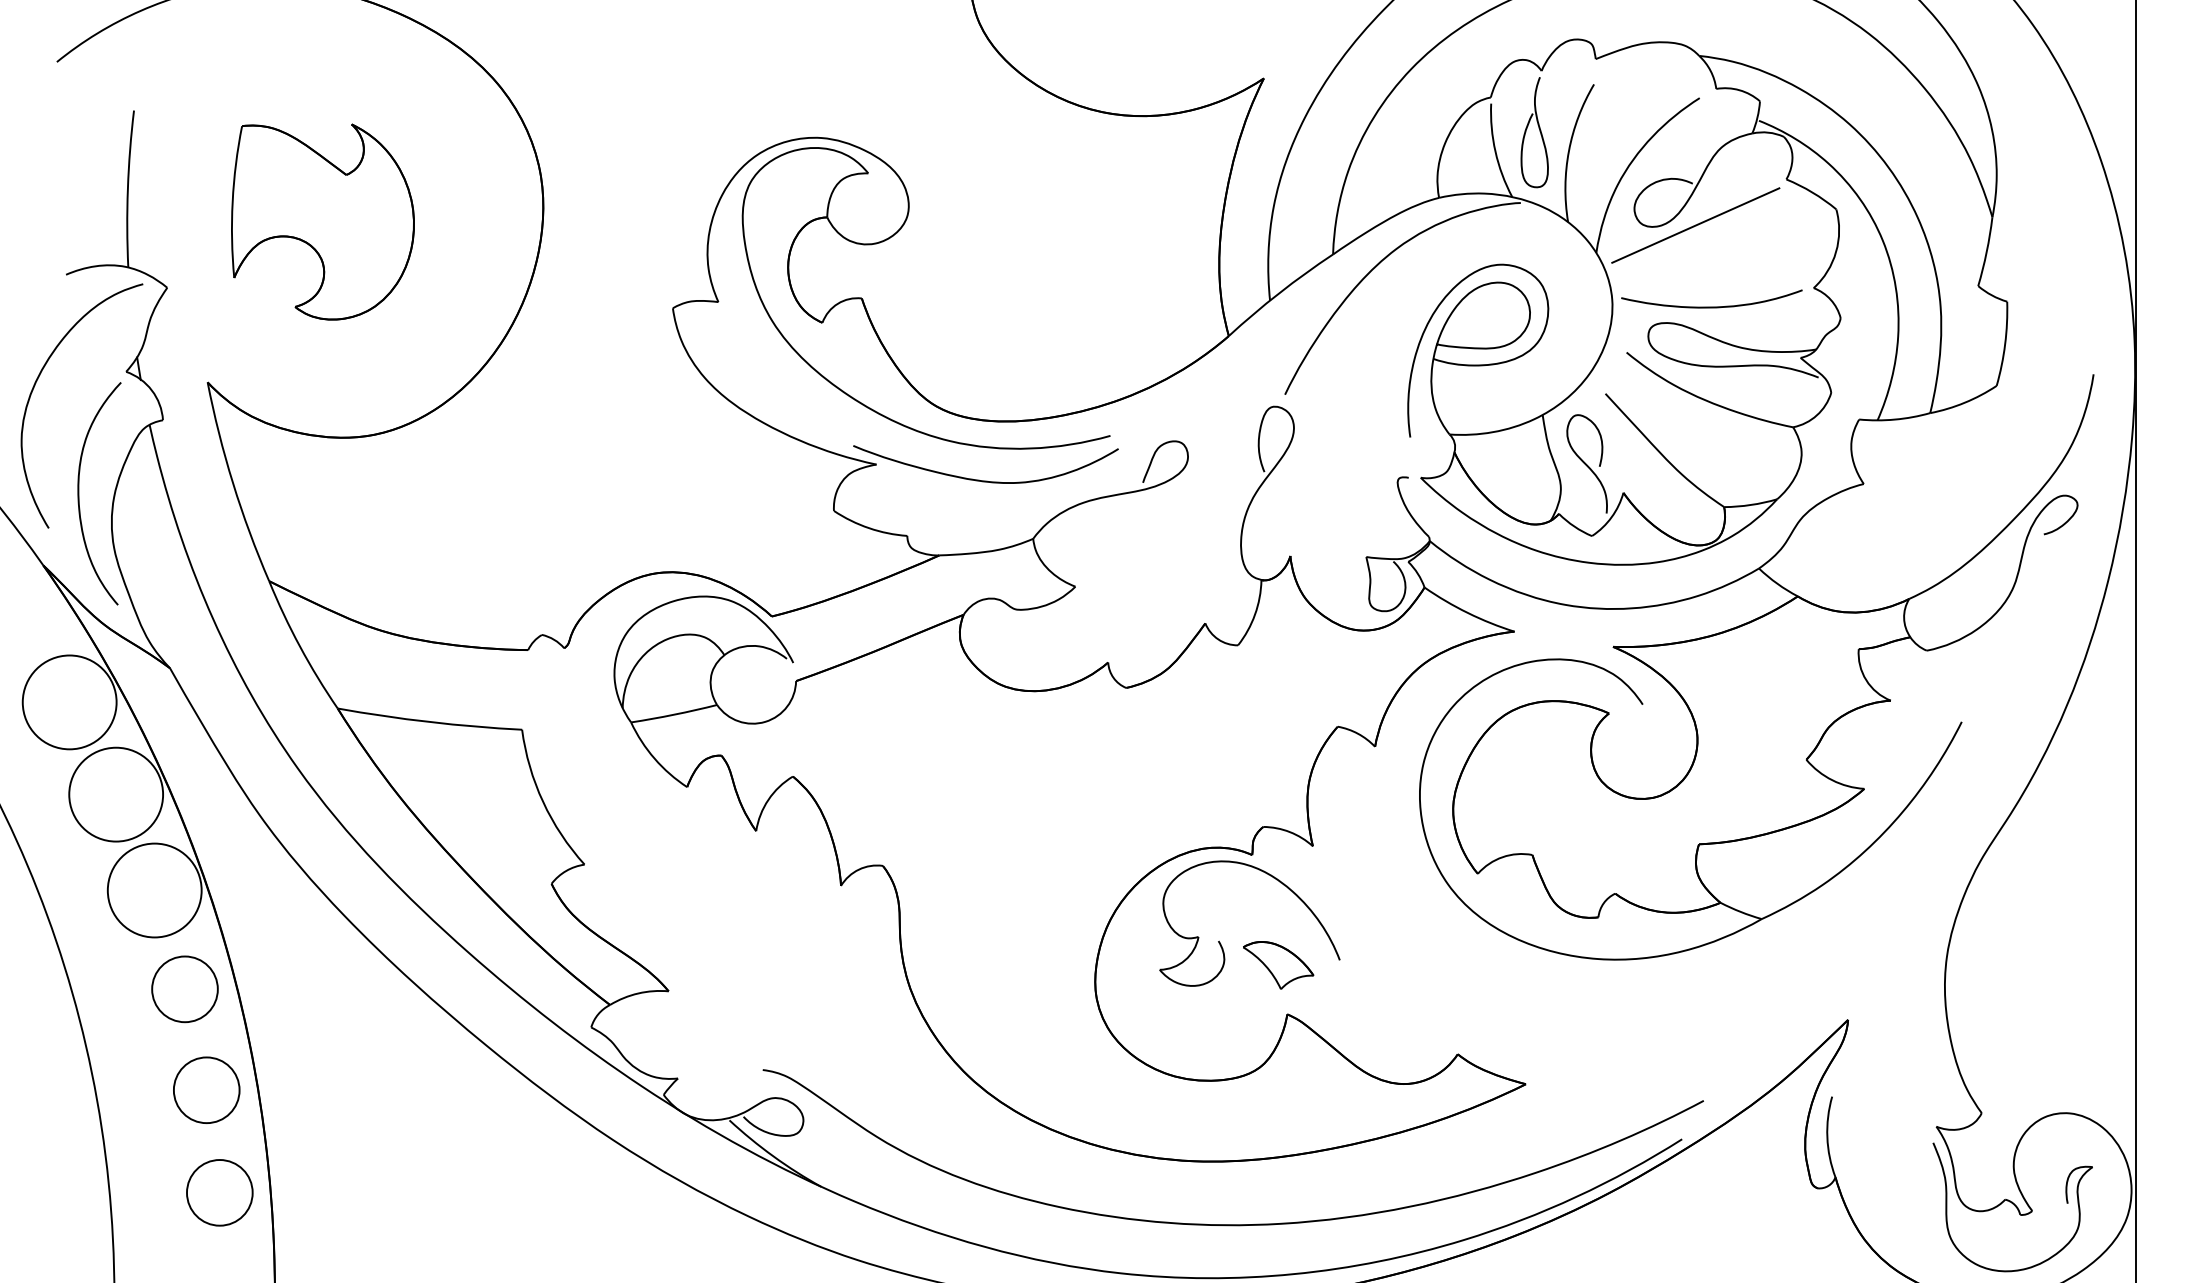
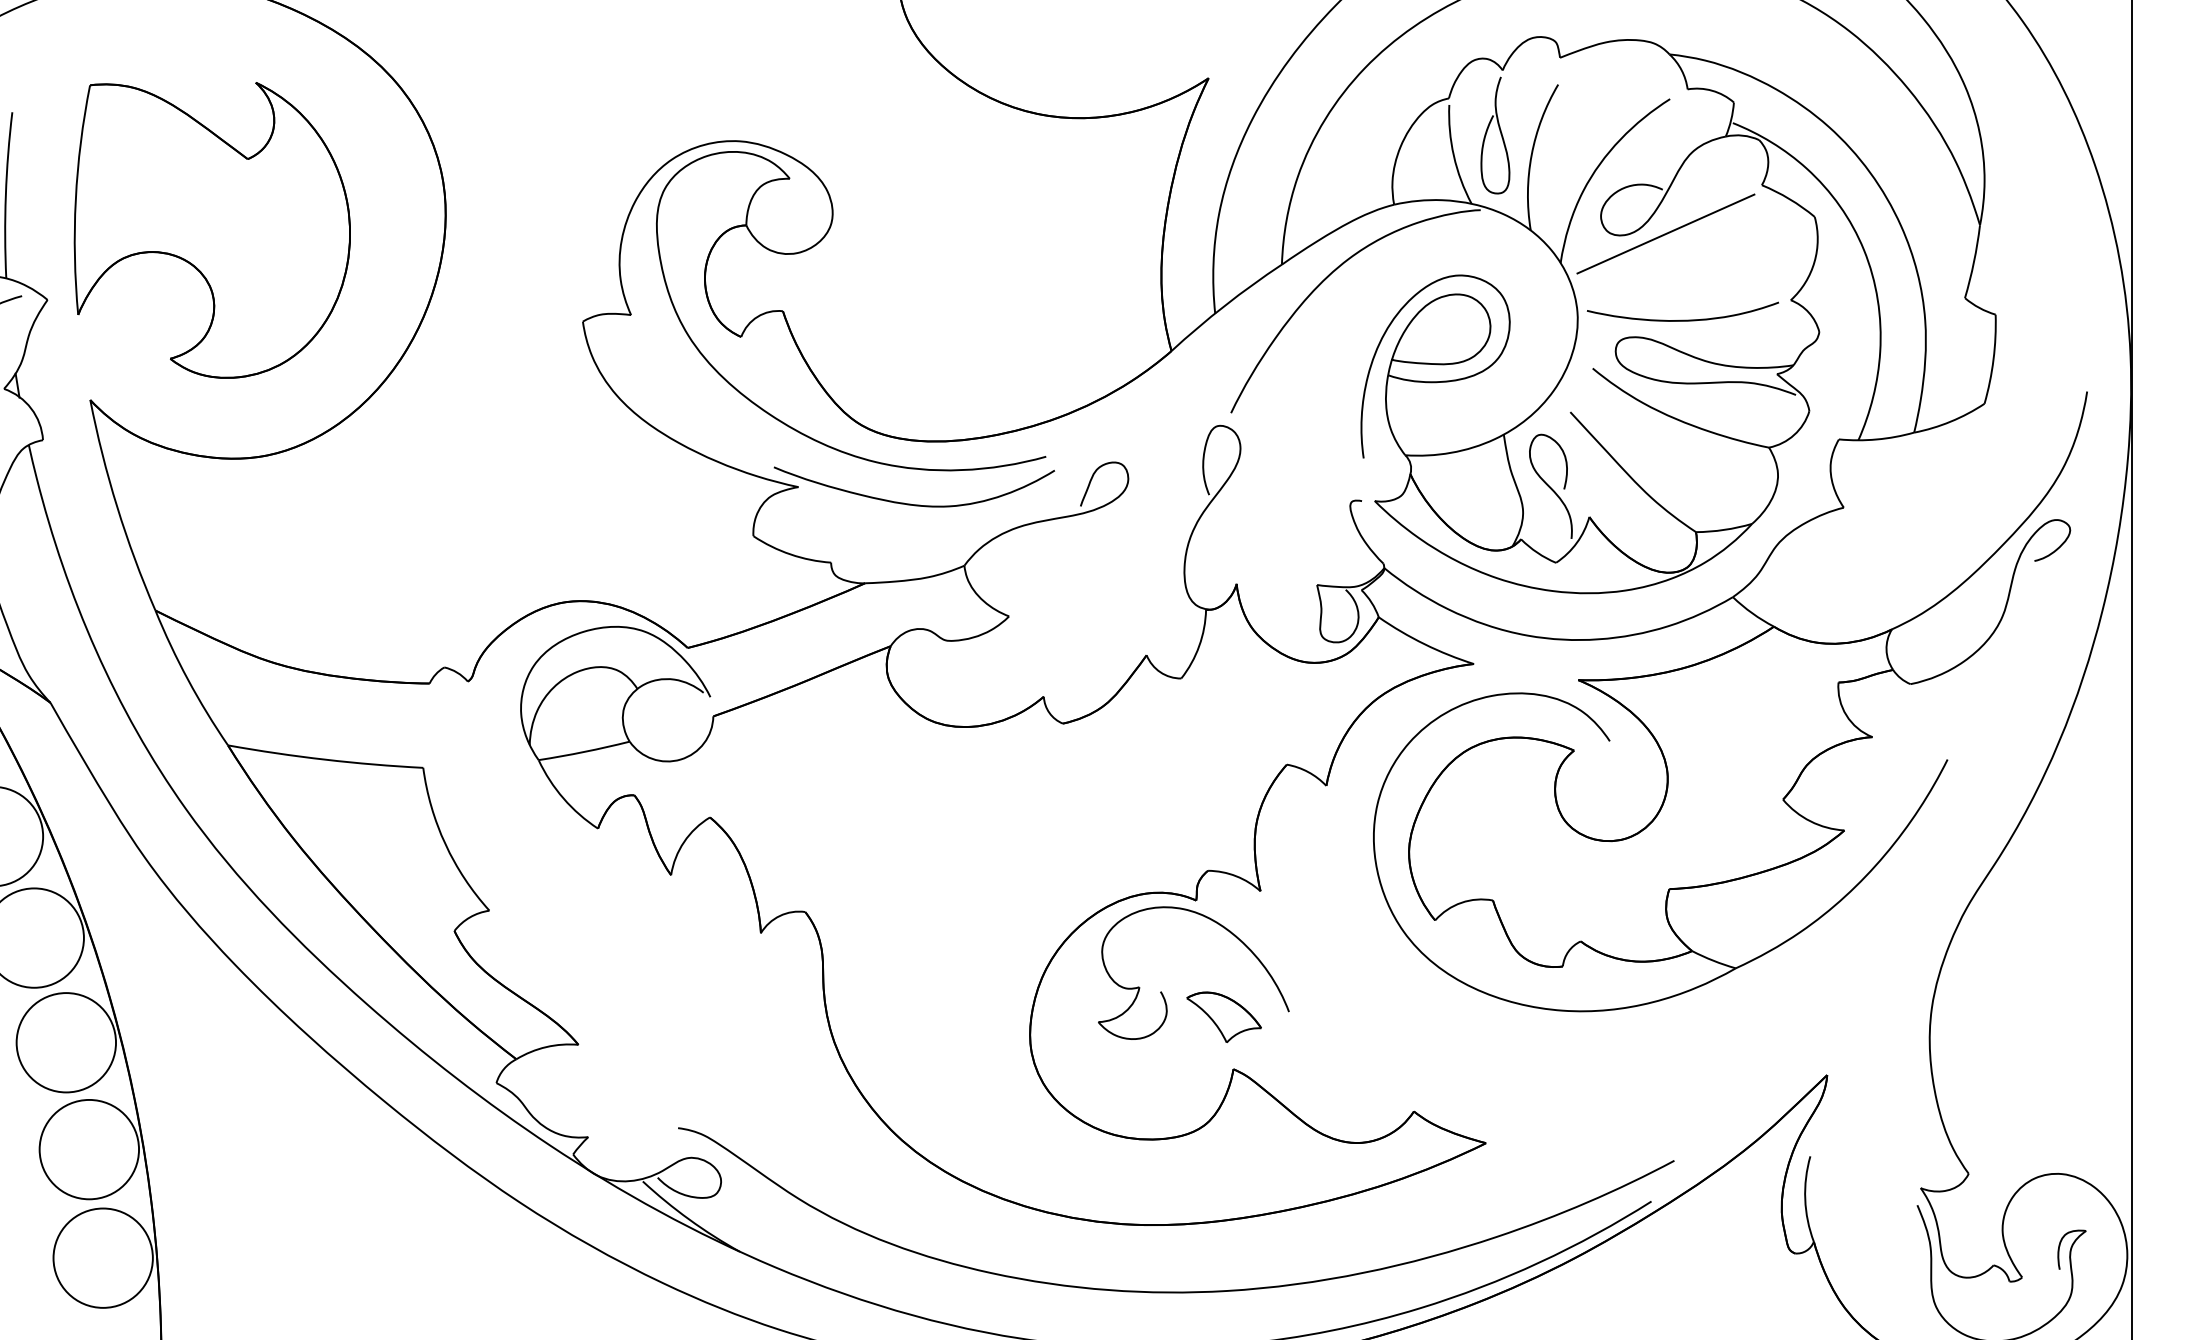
part: (322, 221) -> (211, 229), size x1.43
circle: (184, 989) -> (65, 1042), size x1.43
circle: (206, 1090) -> (89, 1149), size x1.43
circle: (219, 1192) -> (102, 1257), size x1.43

